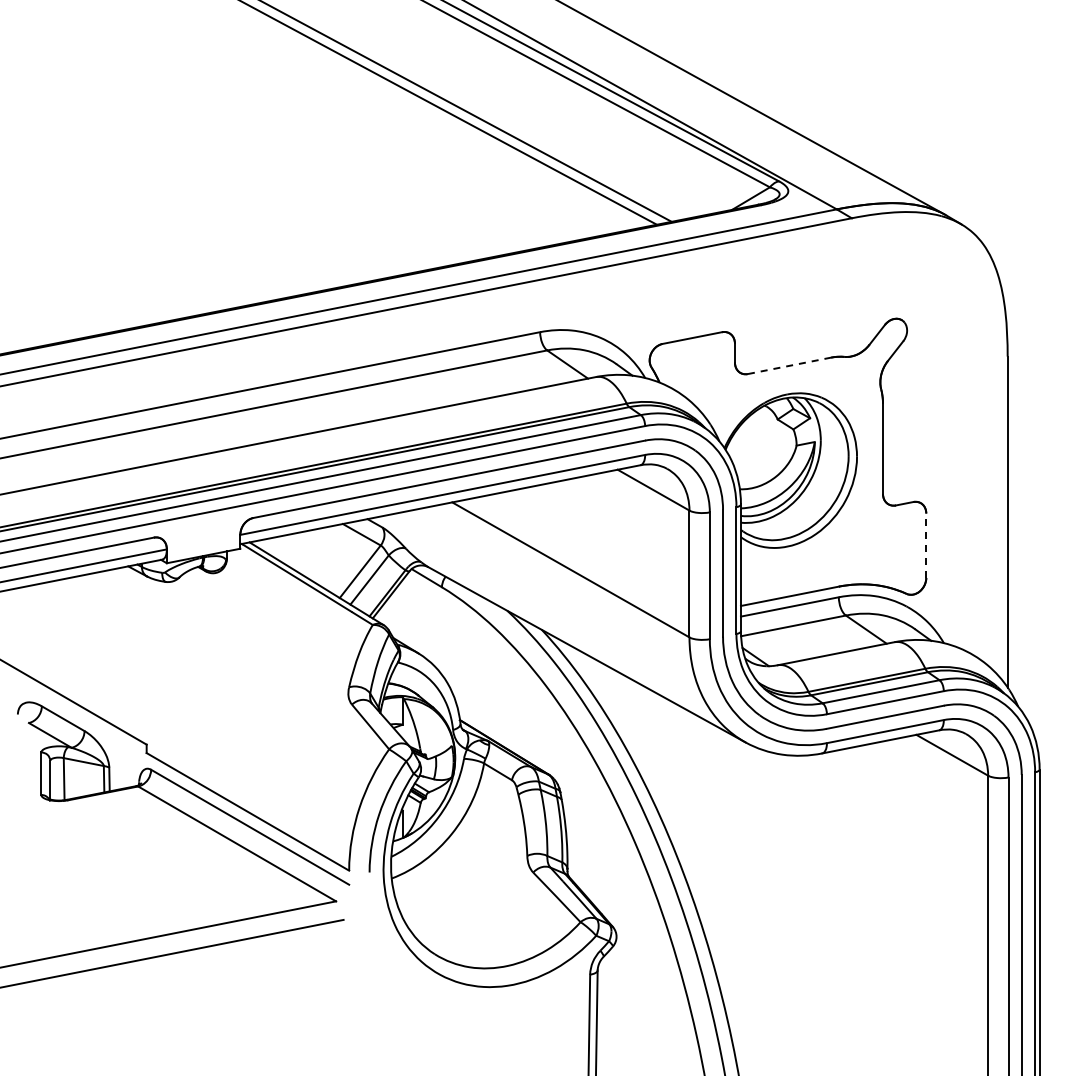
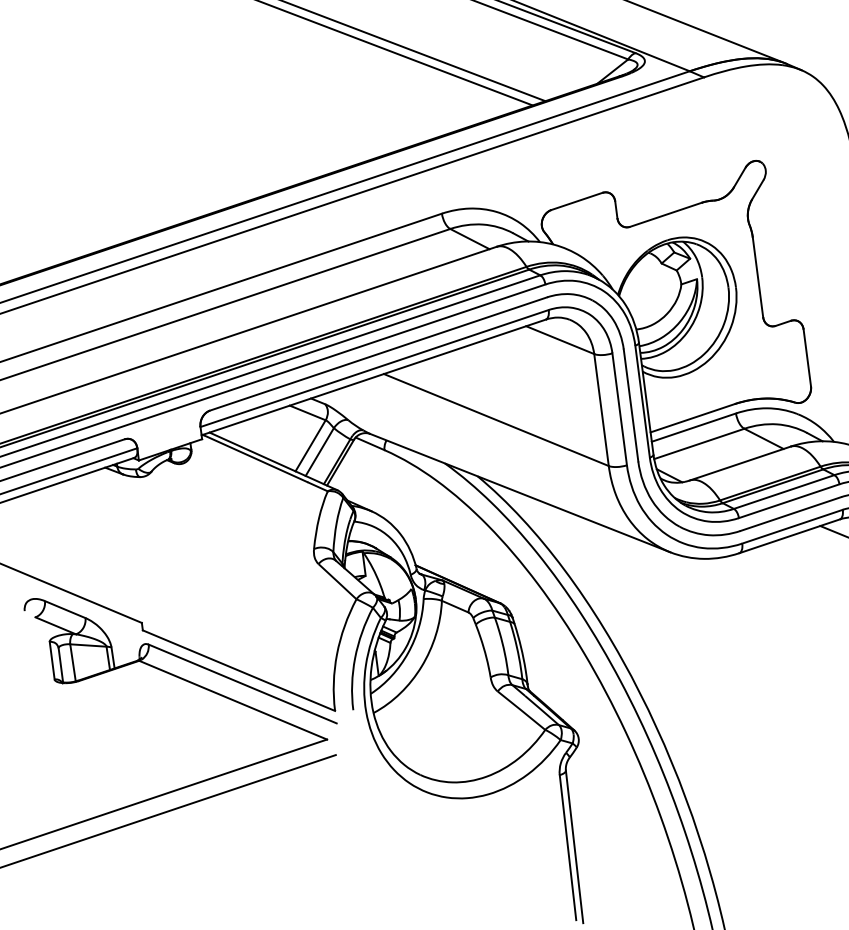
line: (789, 365) -> (665, 214), dashed -> solid
line: (926, 545) -> (807, 357), dashed -> solid

